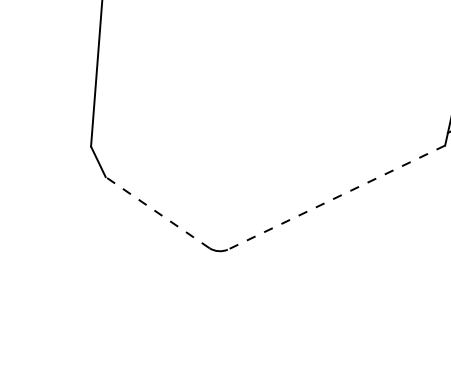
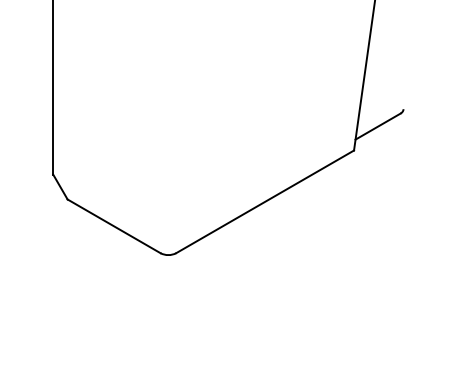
line: (337, 197) -> (265, 201), dashed -> solid
line: (158, 212) -> (114, 226), dashed -> solid

